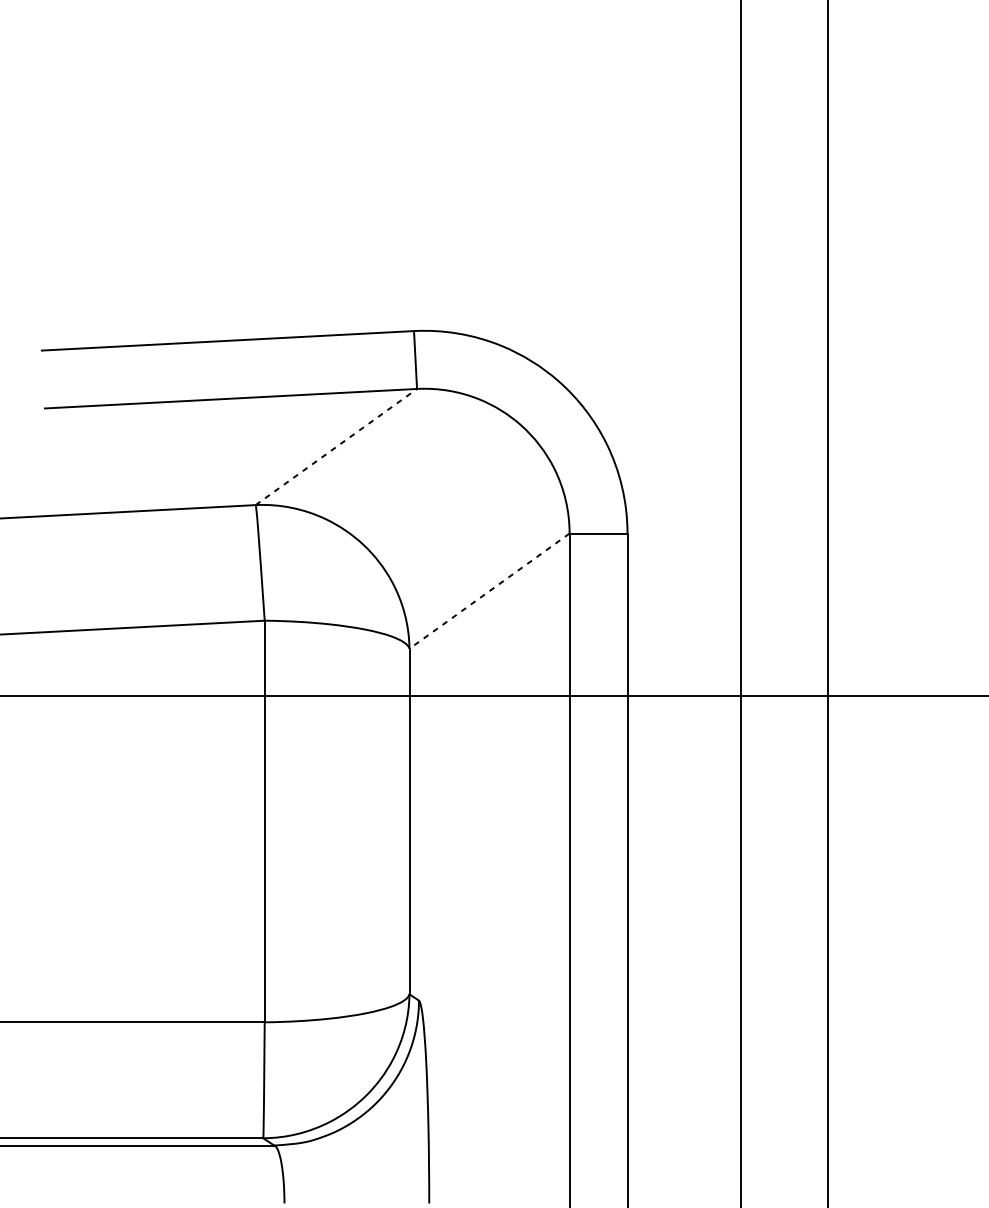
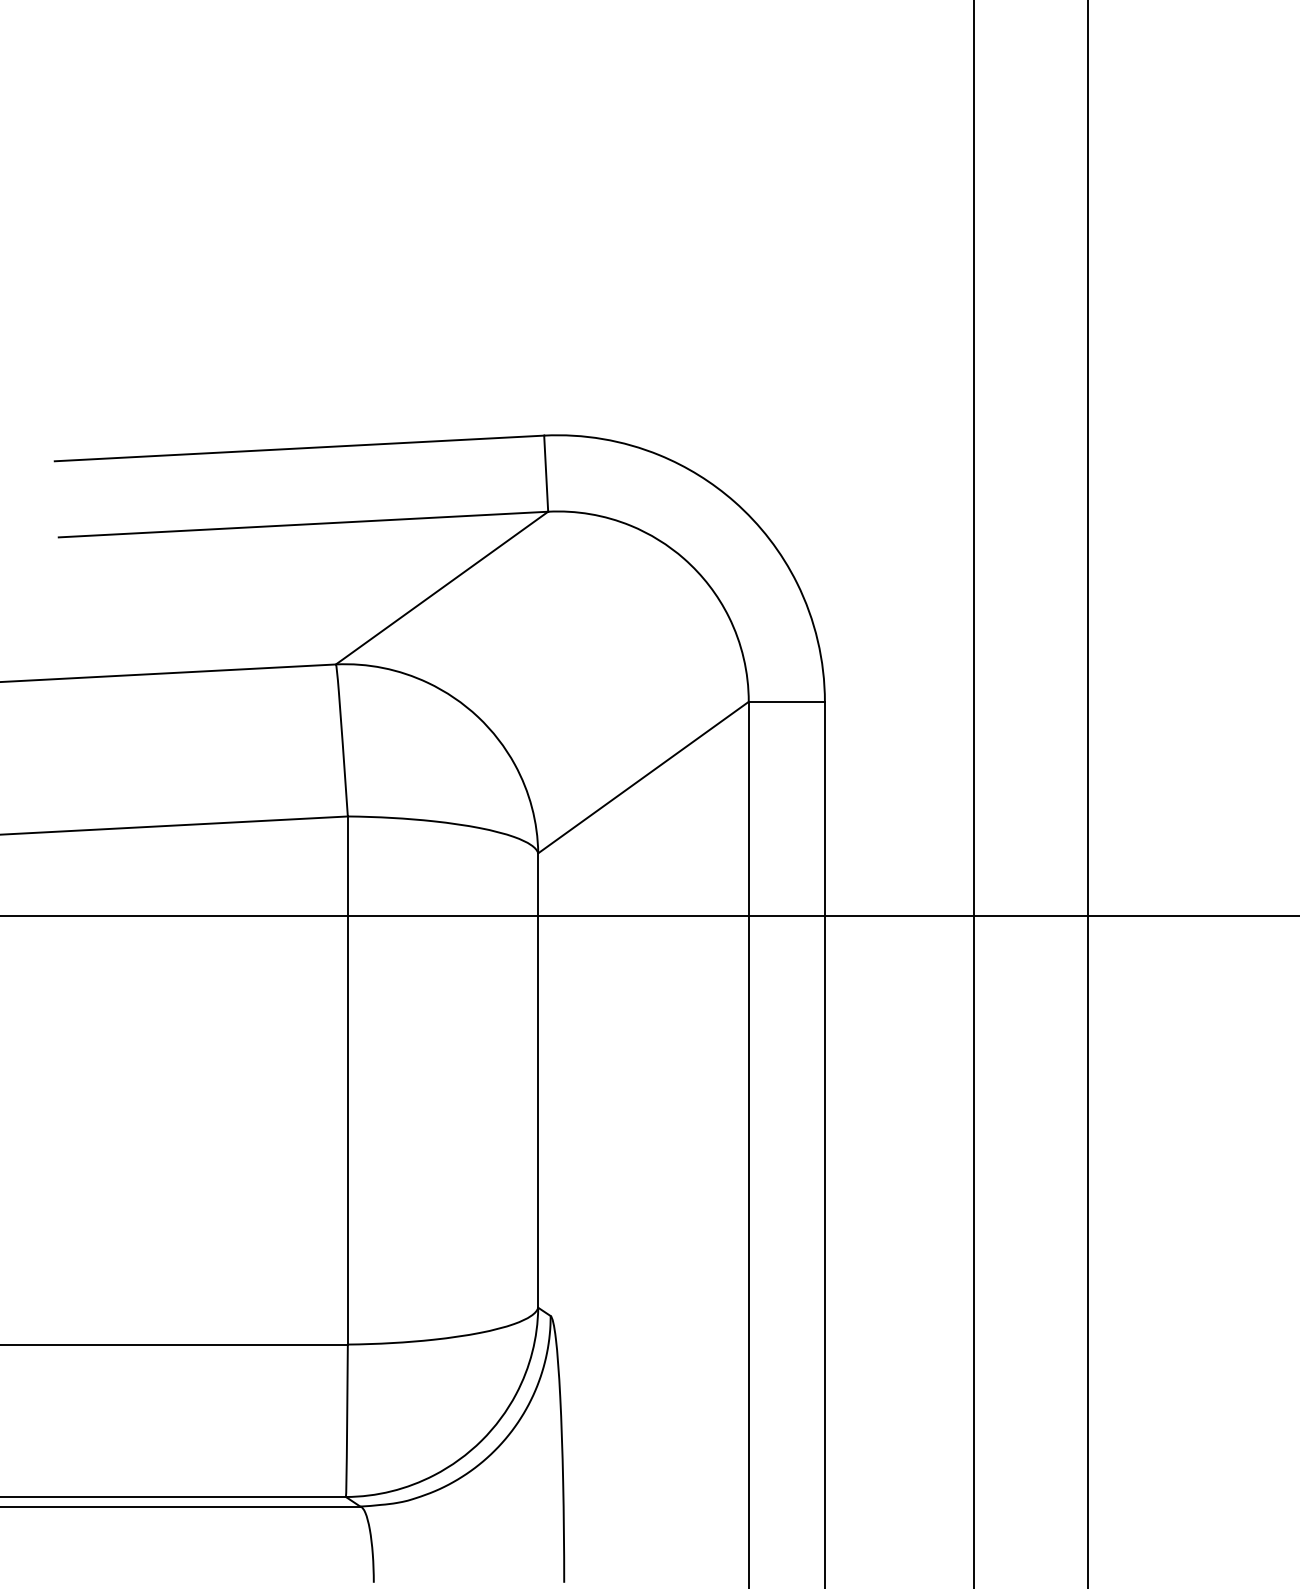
line: (336, 447) -> (442, 588), dashed -> solid
line: (489, 591) -> (643, 777), dashed -> solid

